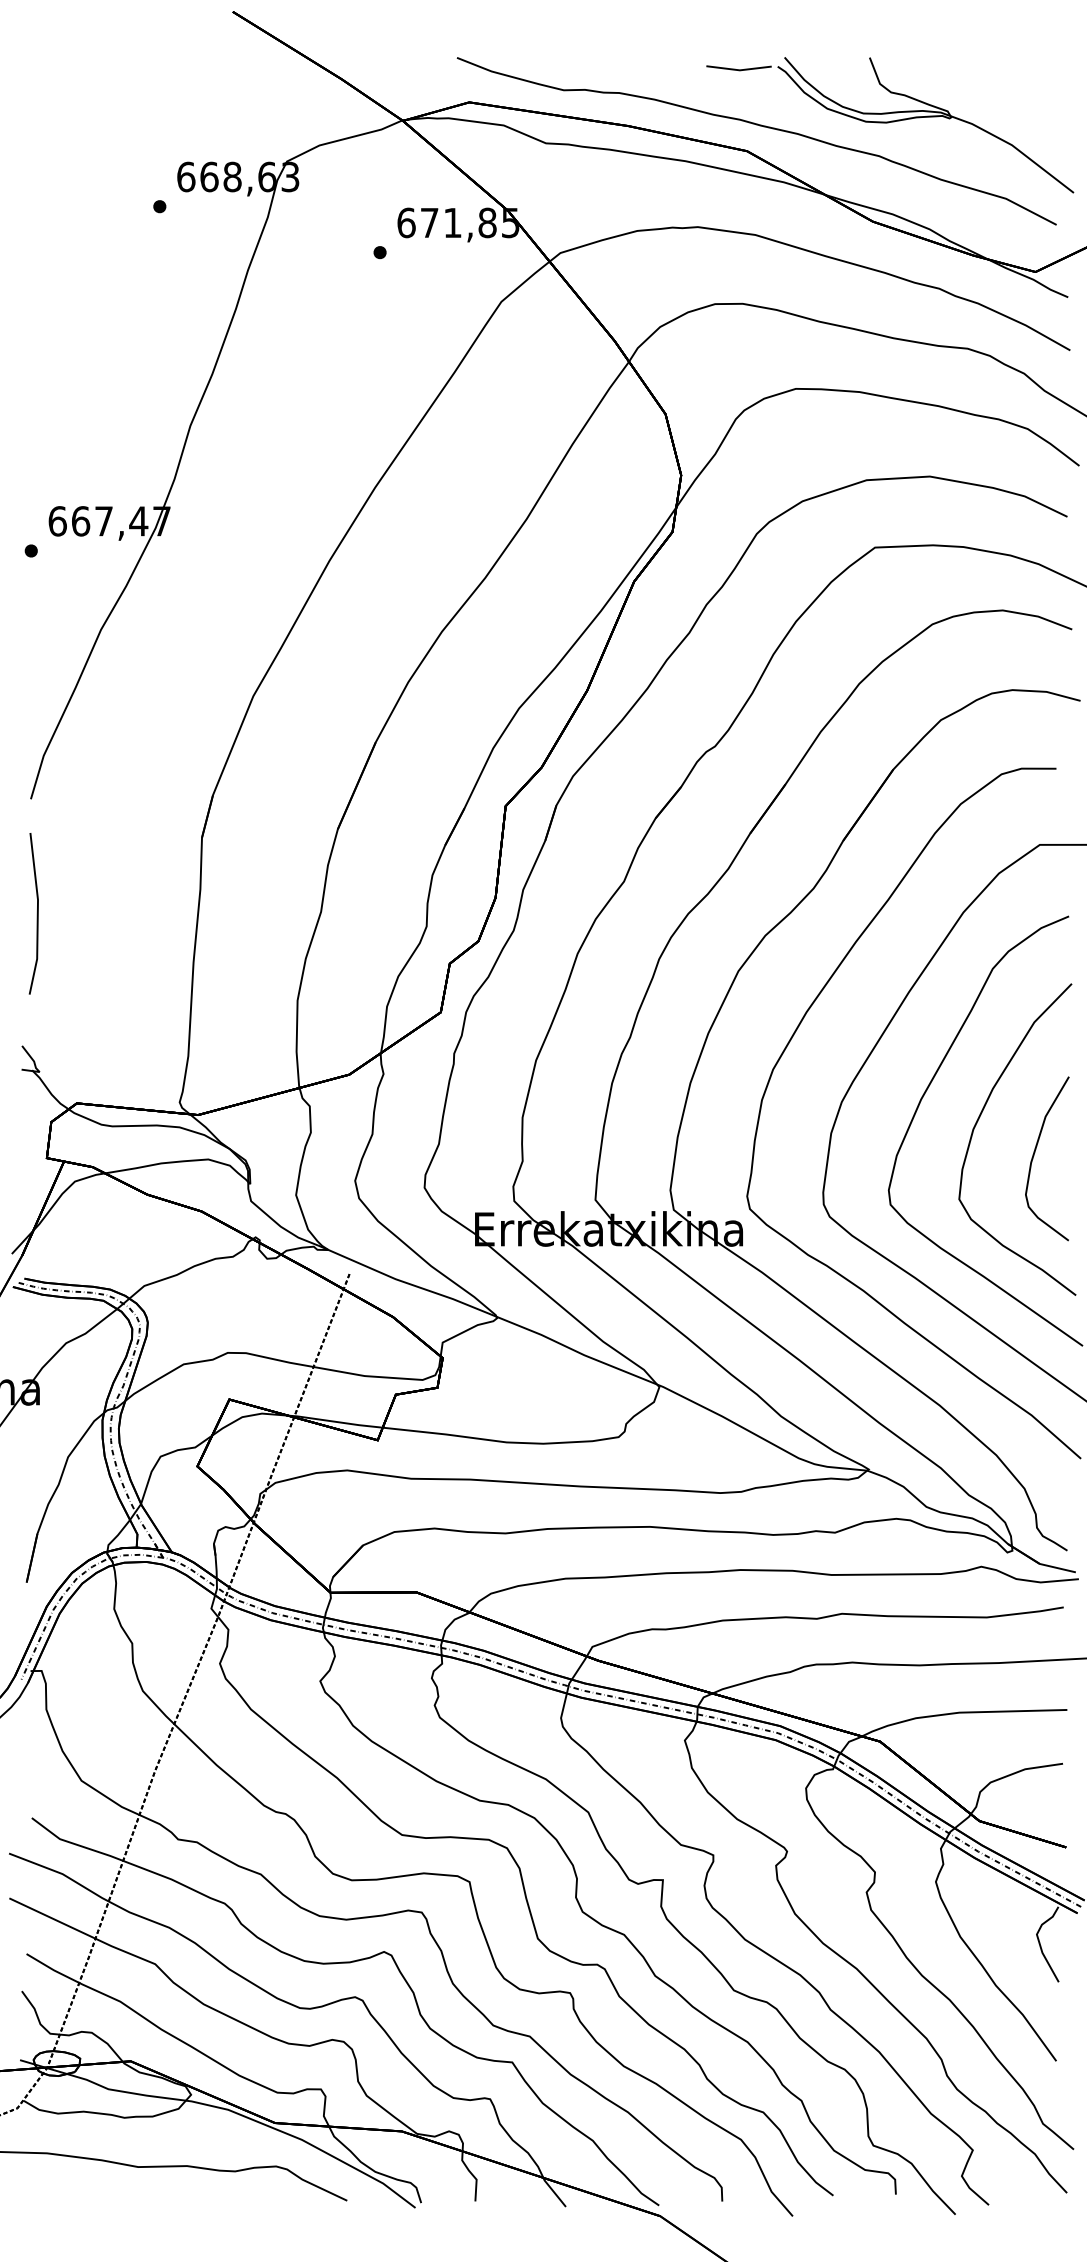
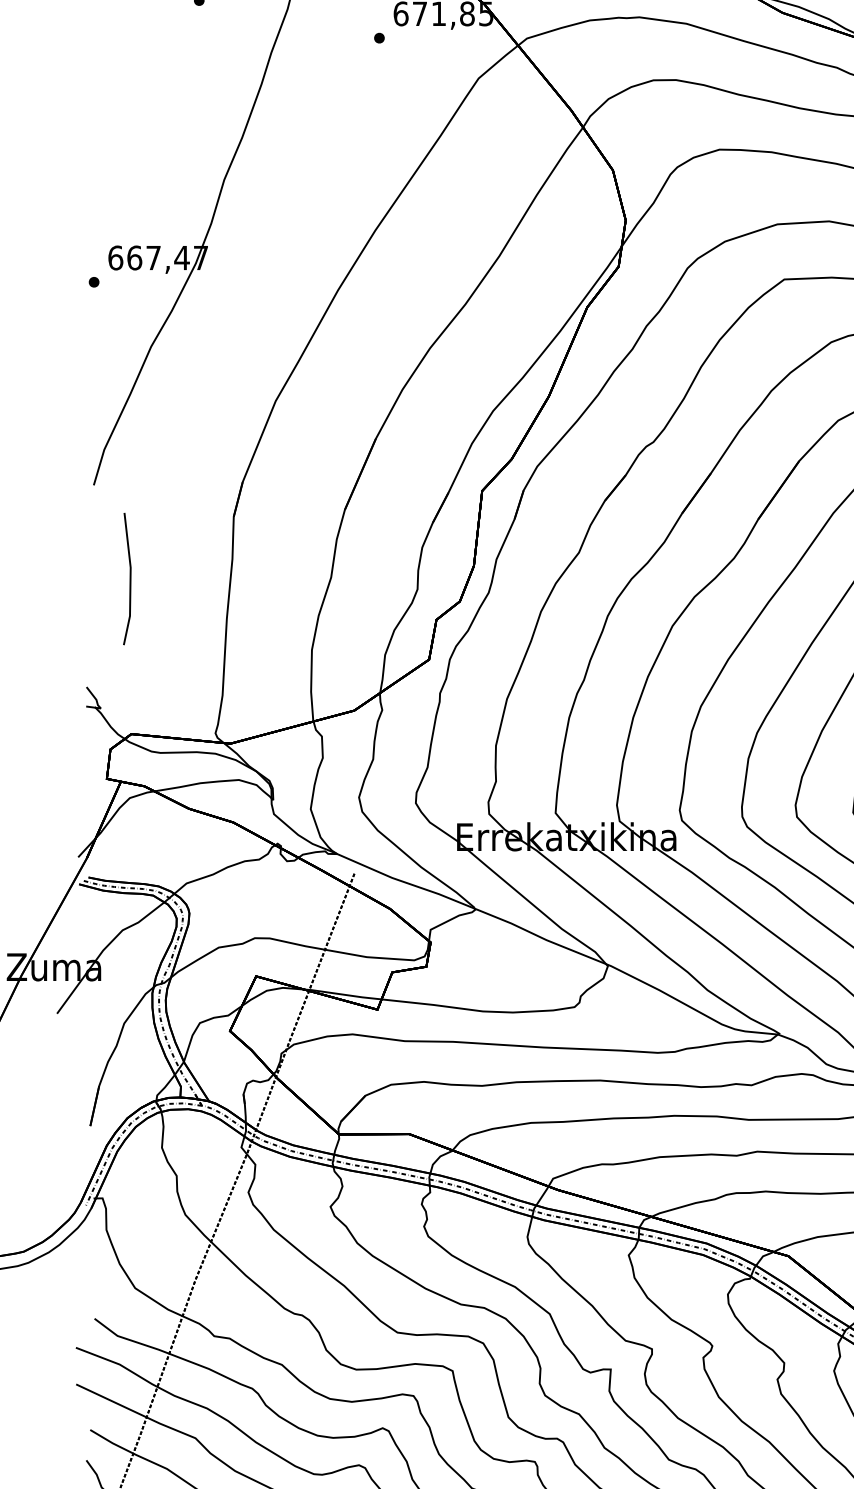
line: (36, 913) -> (129, 578), moved

